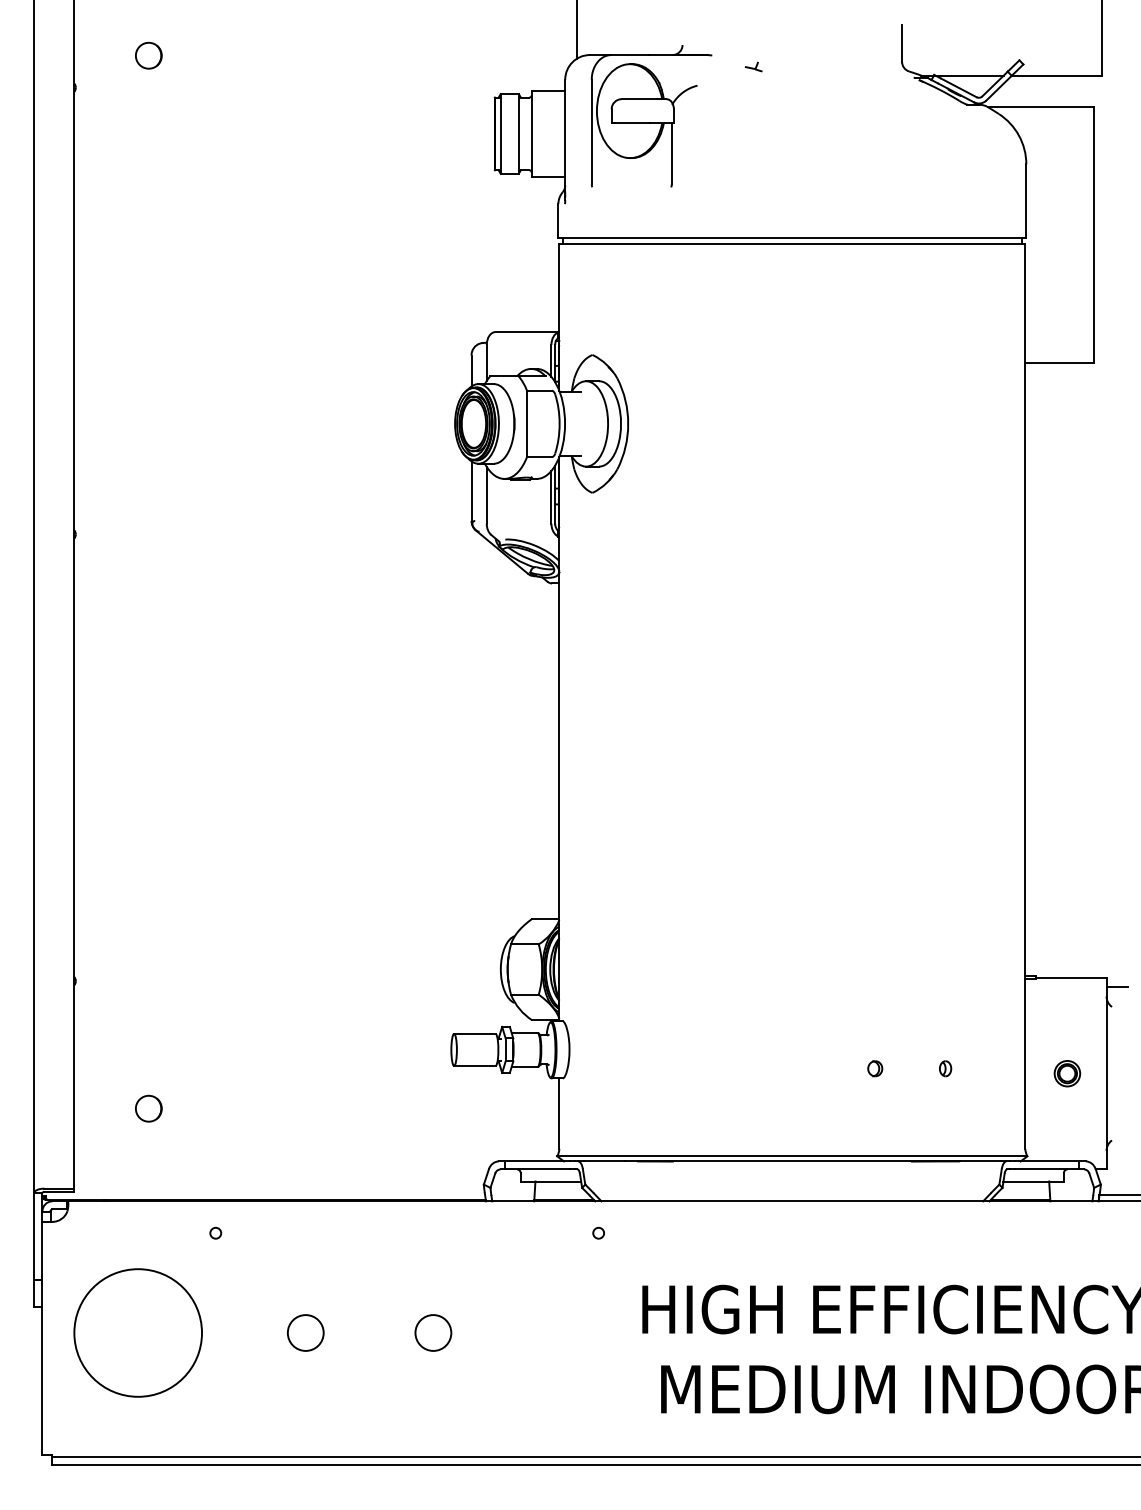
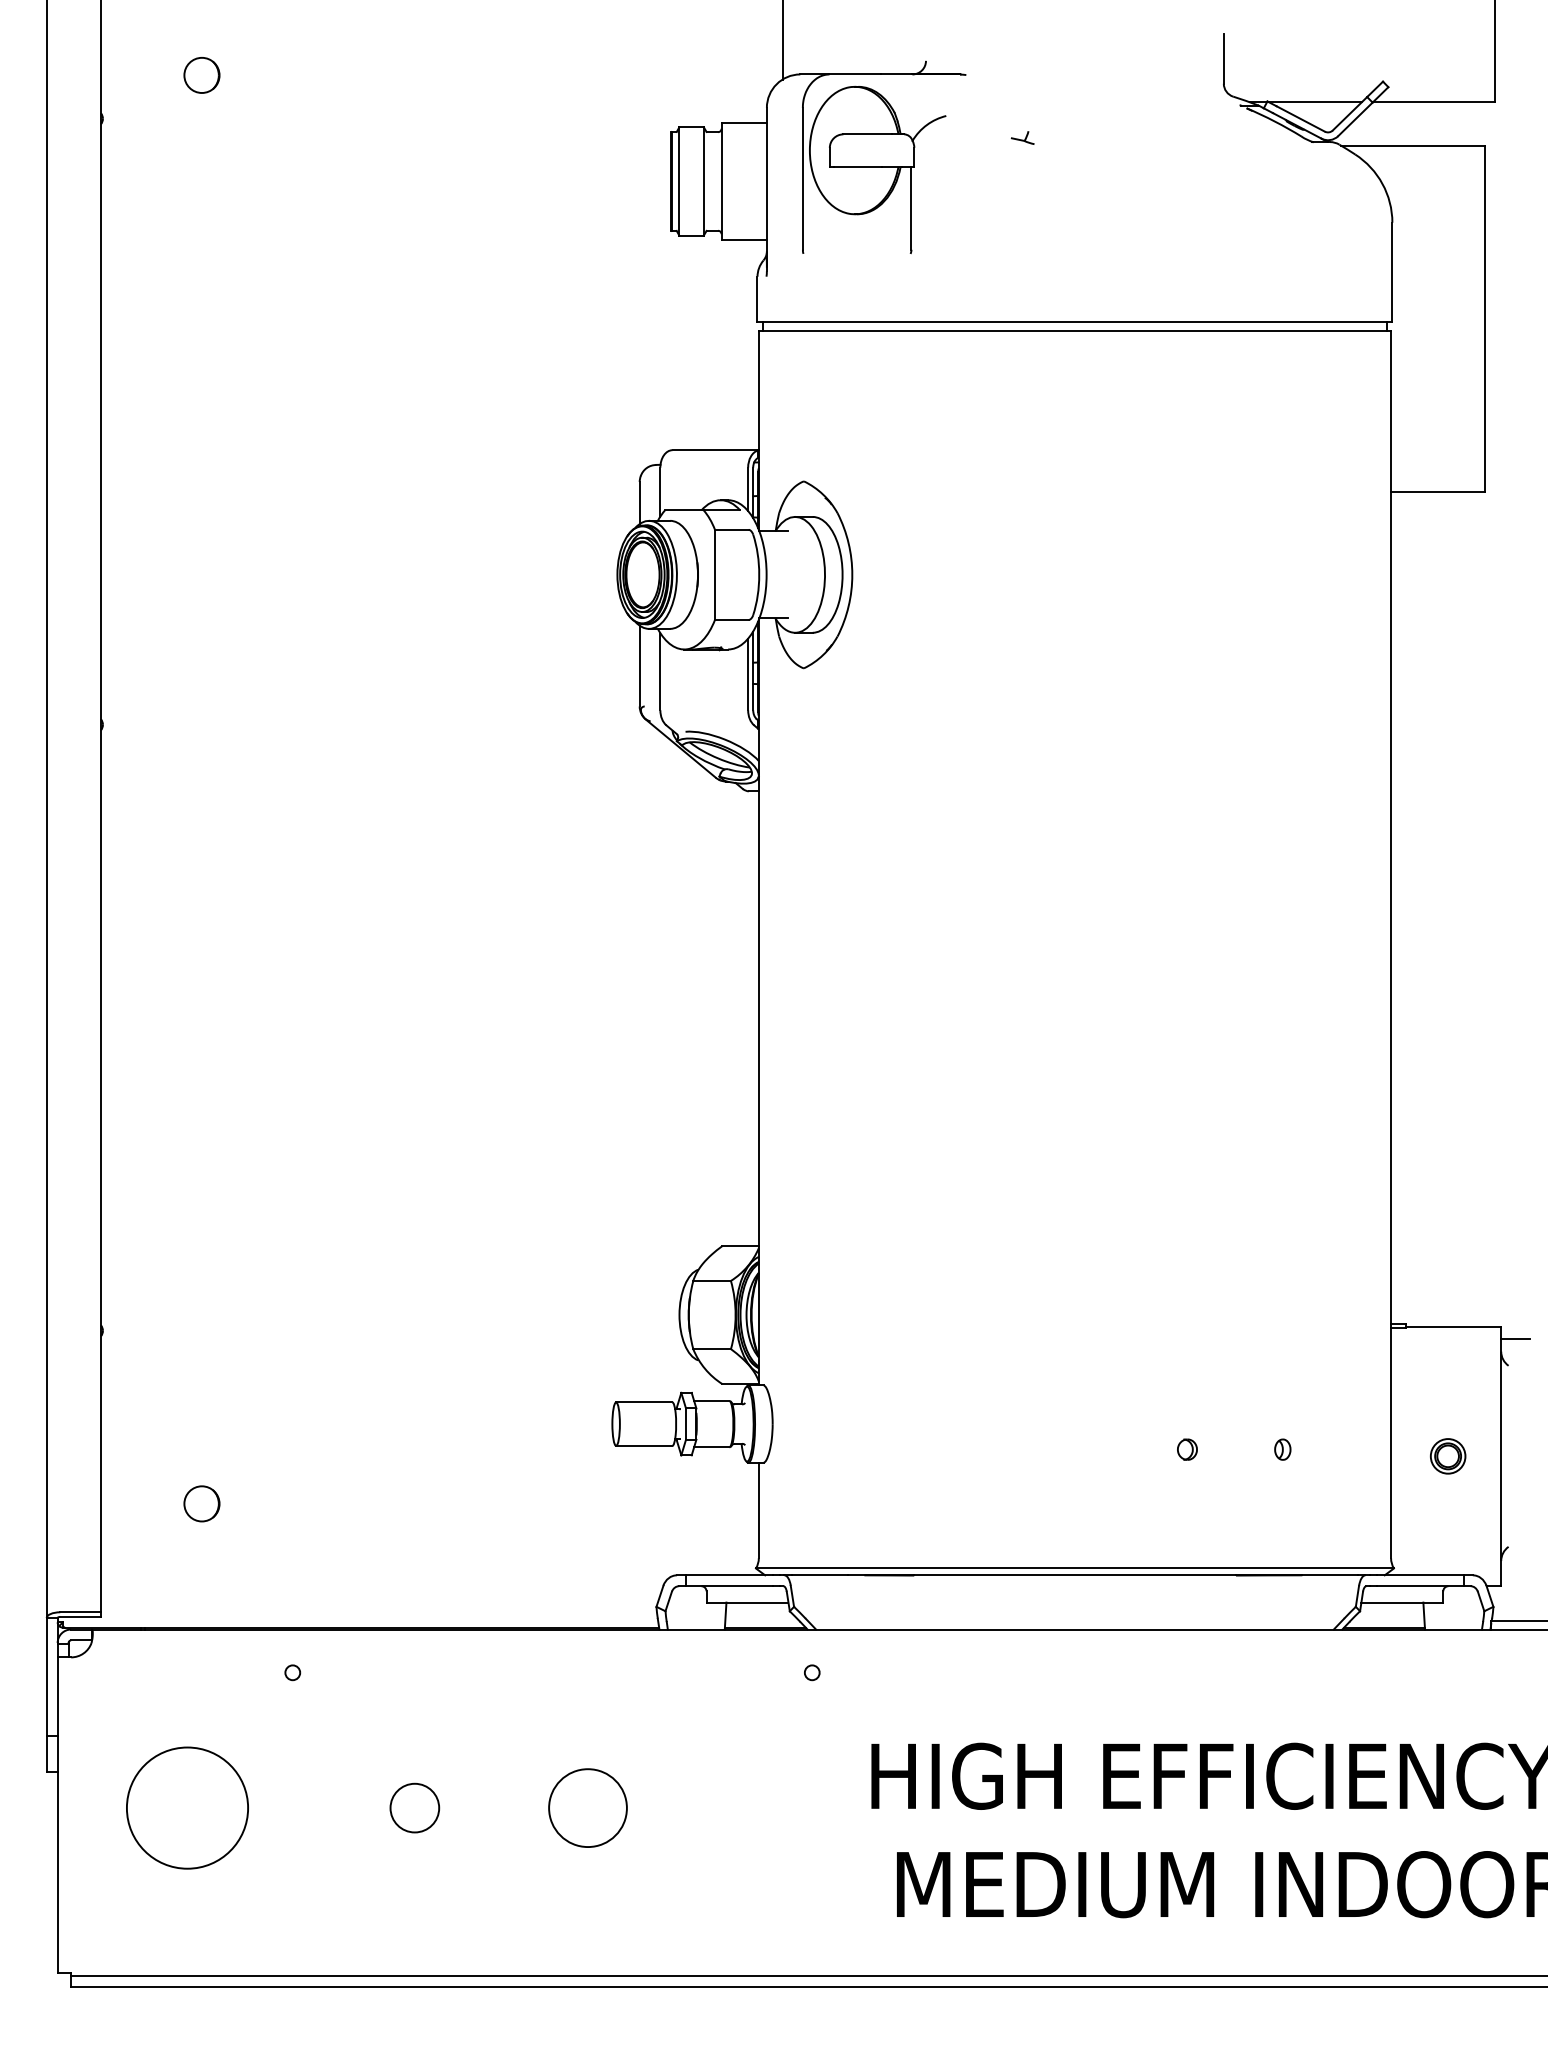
part: (753, 66) -> (1022, 137), moved
circle: (138, 1332) -> (187, 1807), size x0.7
circle: (433, 1332) -> (588, 1807), size x1.6

